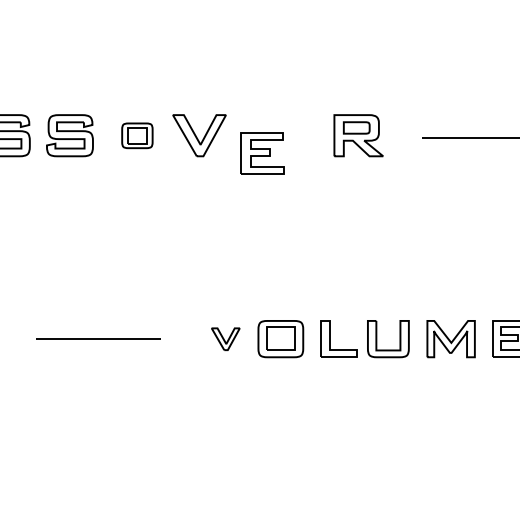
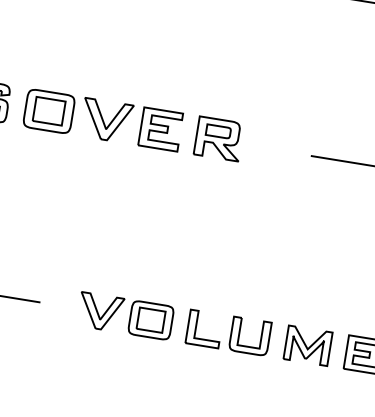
part: (137, 135) -> (49, 111), size x1.67
part: (358, 135) -> (218, 138), moved
part: (262, 153) -> (160, 129), moved
part: (225, 339) -> (100, 312), size x1.67

